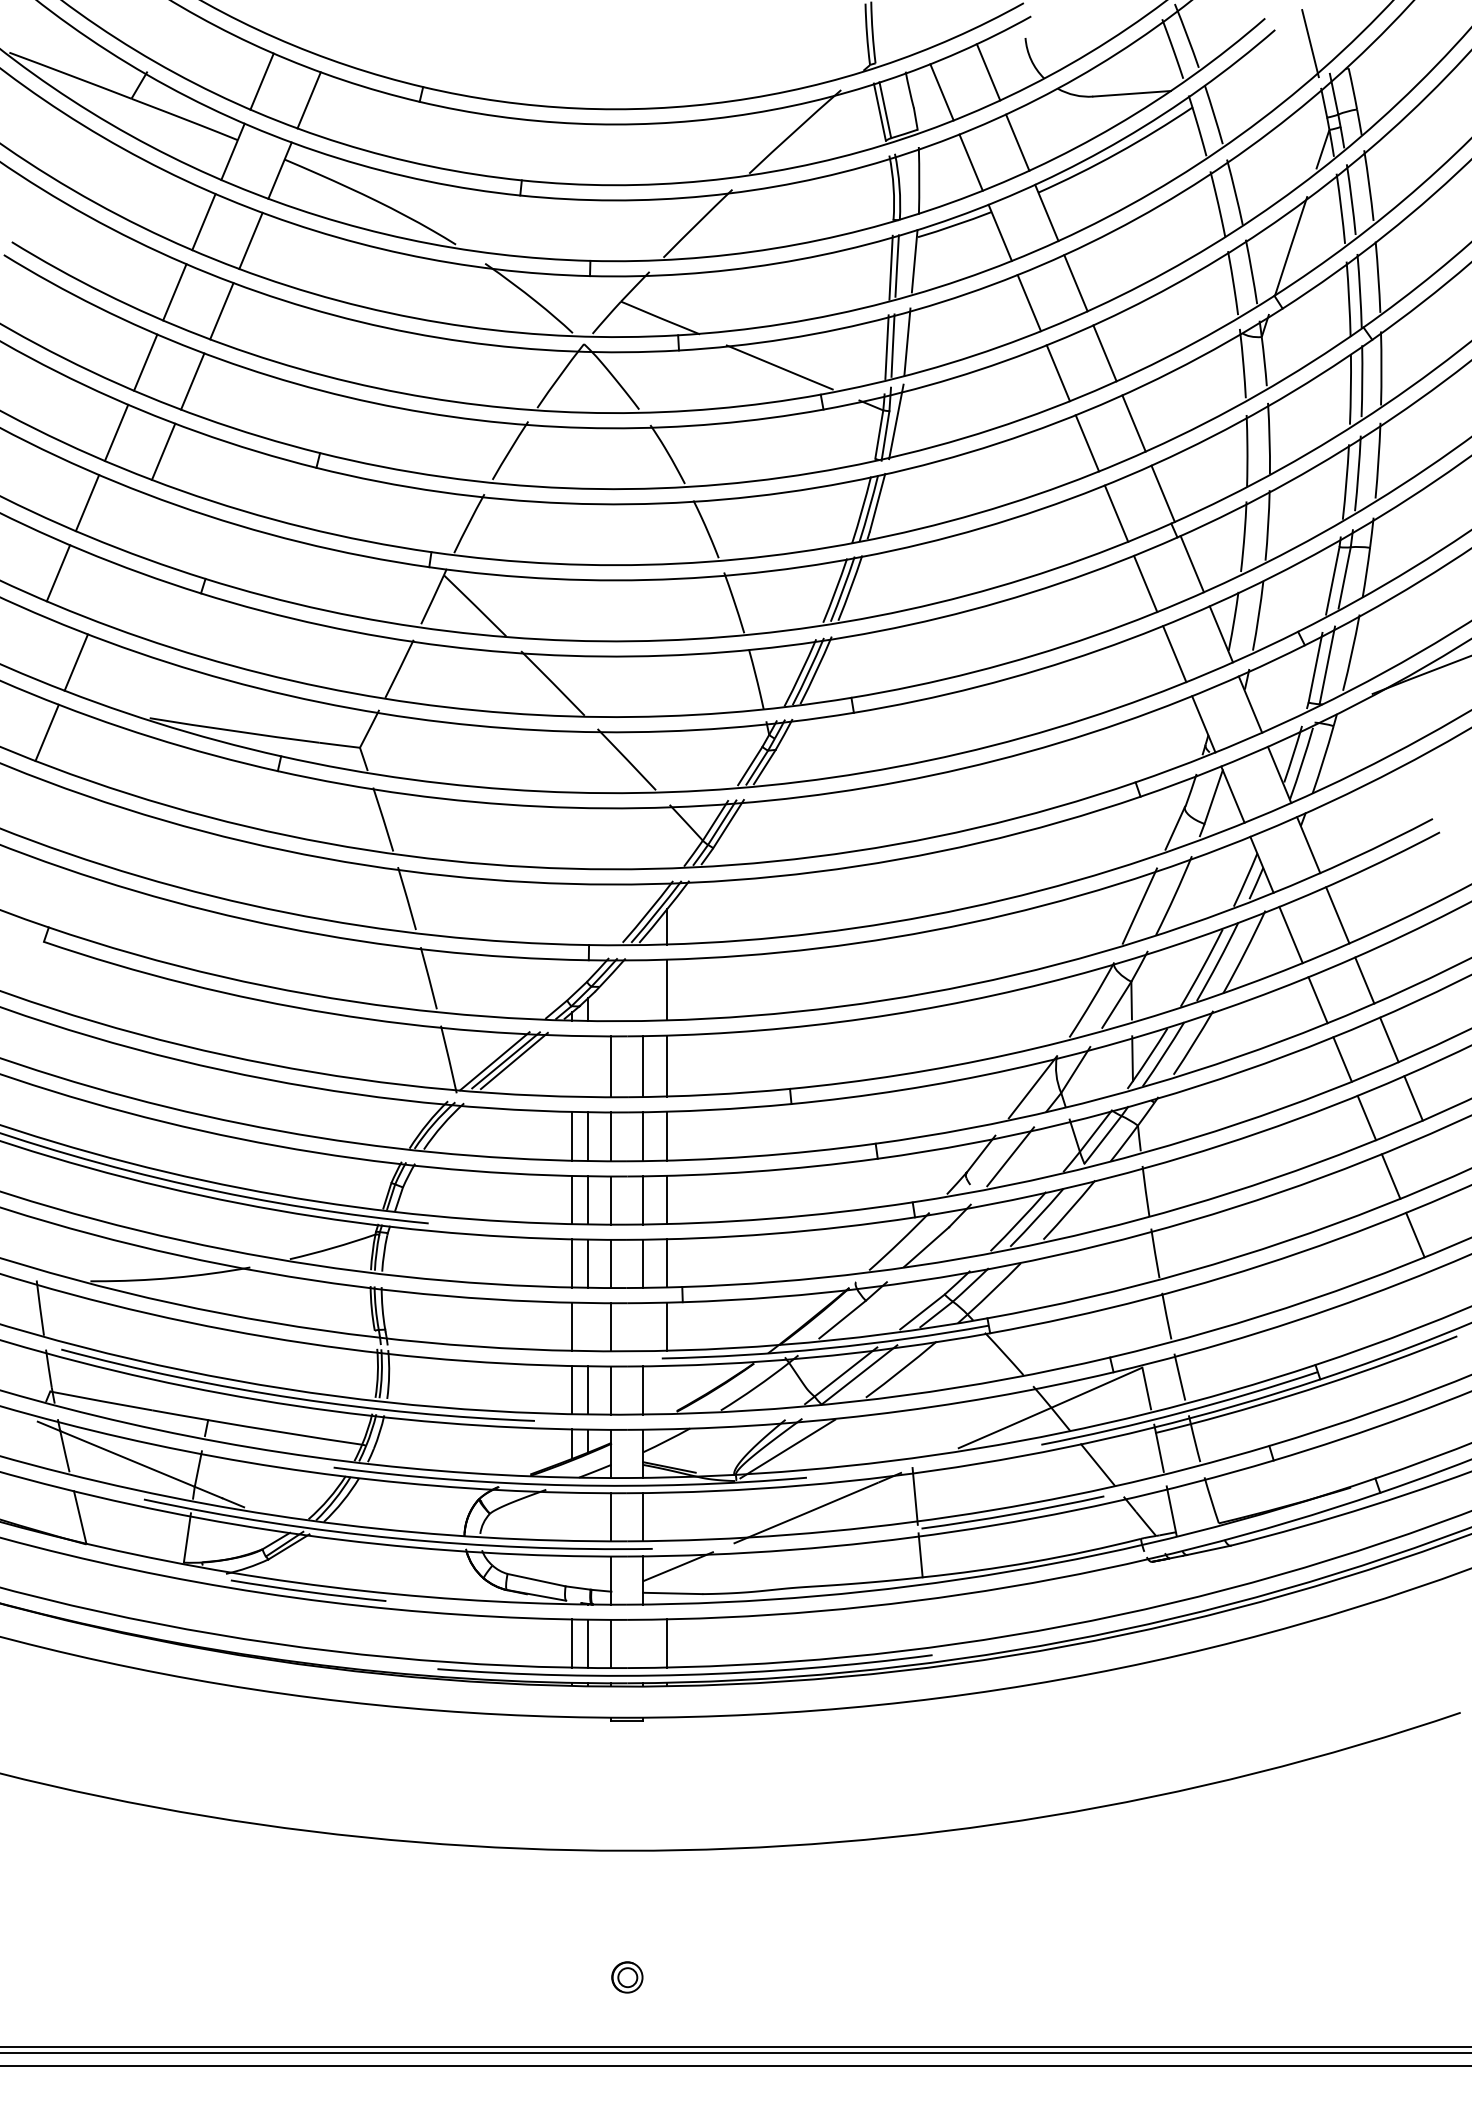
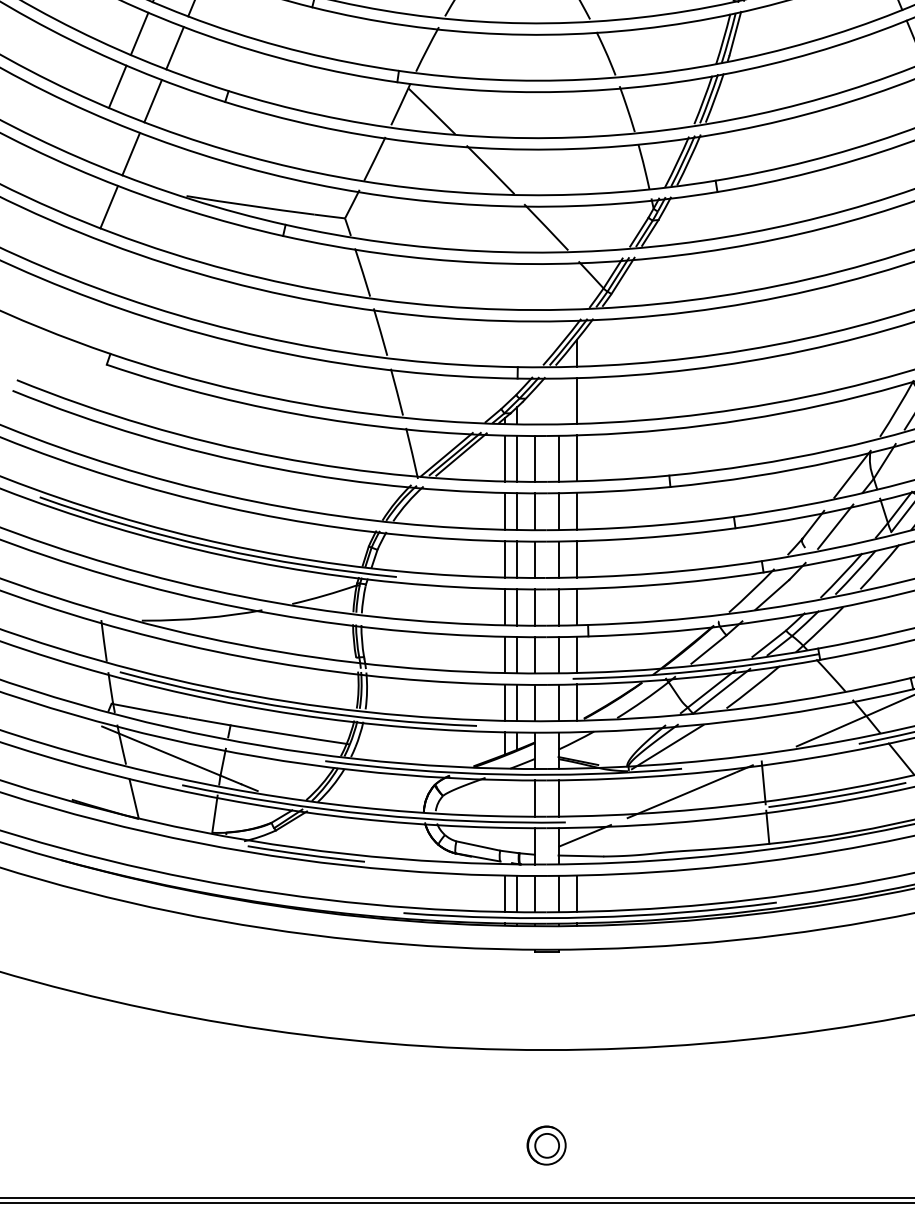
line: (134, 522) -> (175, 48), added
line: (105, 592) -> (153, 101), added
line: (572, 1065) -> (505, 457), added
line: (588, 1066) -> (517, 458), added
line: (588, 1327) -> (517, 655), added
line: (643, 1327) -> (558, 655), added
line: (667, 1389) -> (576, 702), added
line: (643, 1643) -> (558, 893), added
part: (627, 1977) -> (546, 1145), size x1.67

